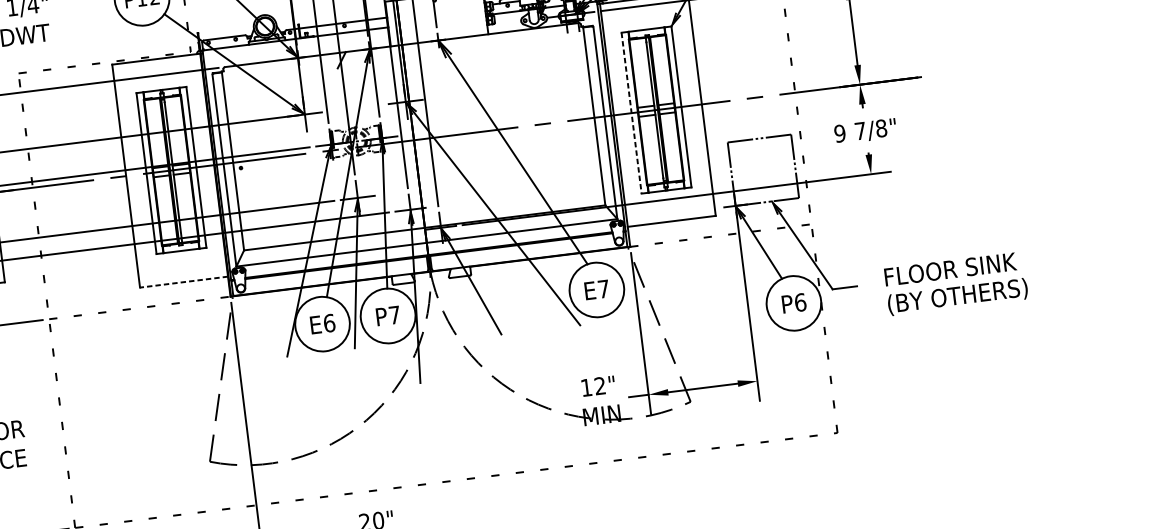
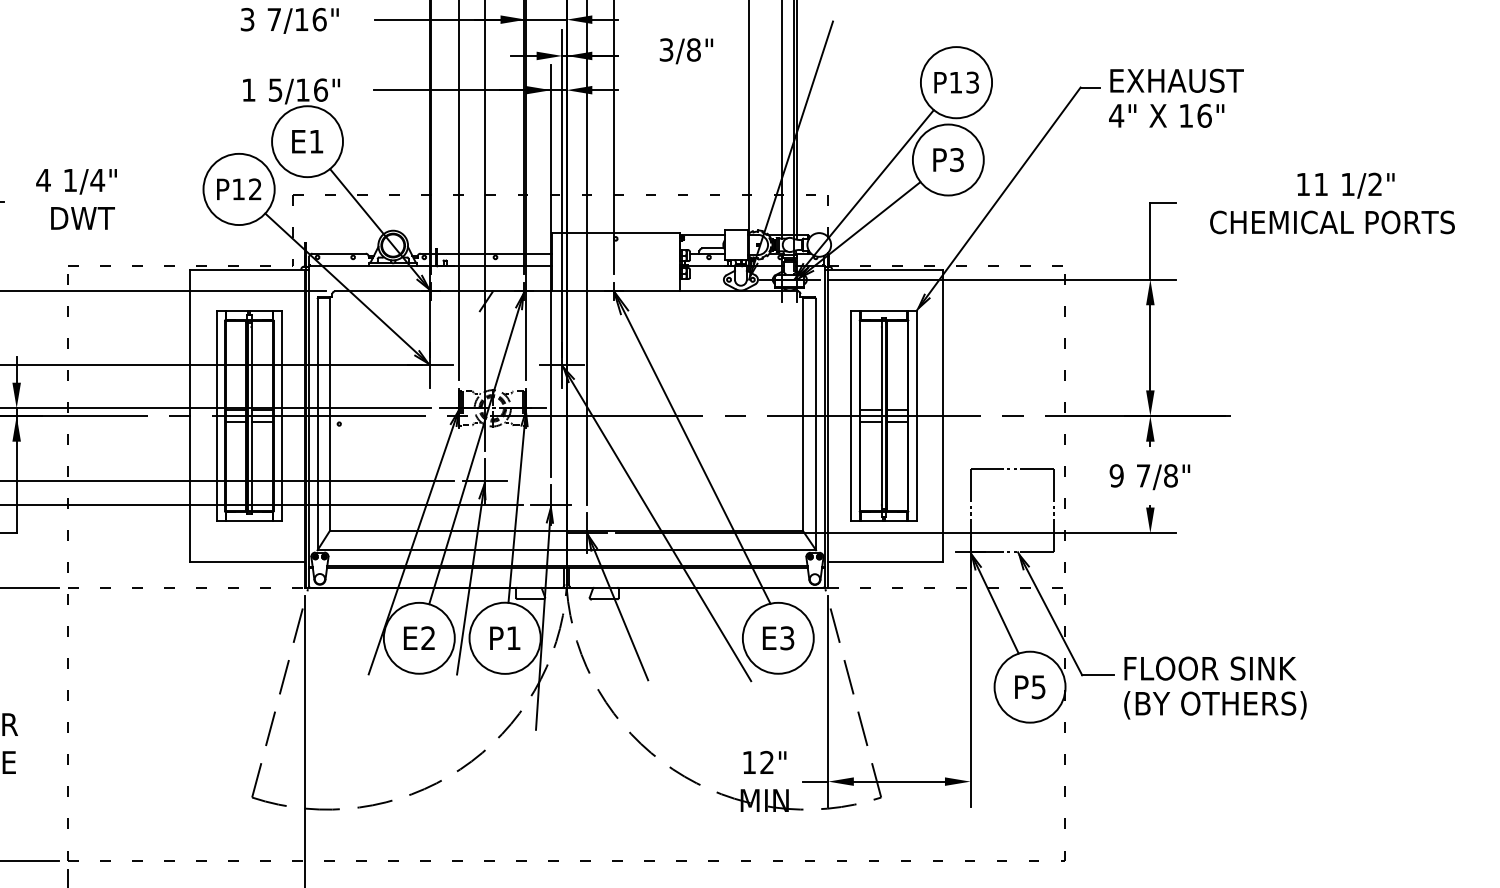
line: (631, 113) -> (851, 416), dashed -> solid
line: (183, 281) -> (247, 561), dashed -> solid
text: (956, 283) -> (1215, 687), moved
text: (603, 289) -> (787, 638), E7 -> E3
text: (800, 302) -> (1038, 687), P6 -> P5
text: (394, 314) -> (513, 637), P7 -> P1
text: (329, 323) -> (428, 638), E6 -> E2

